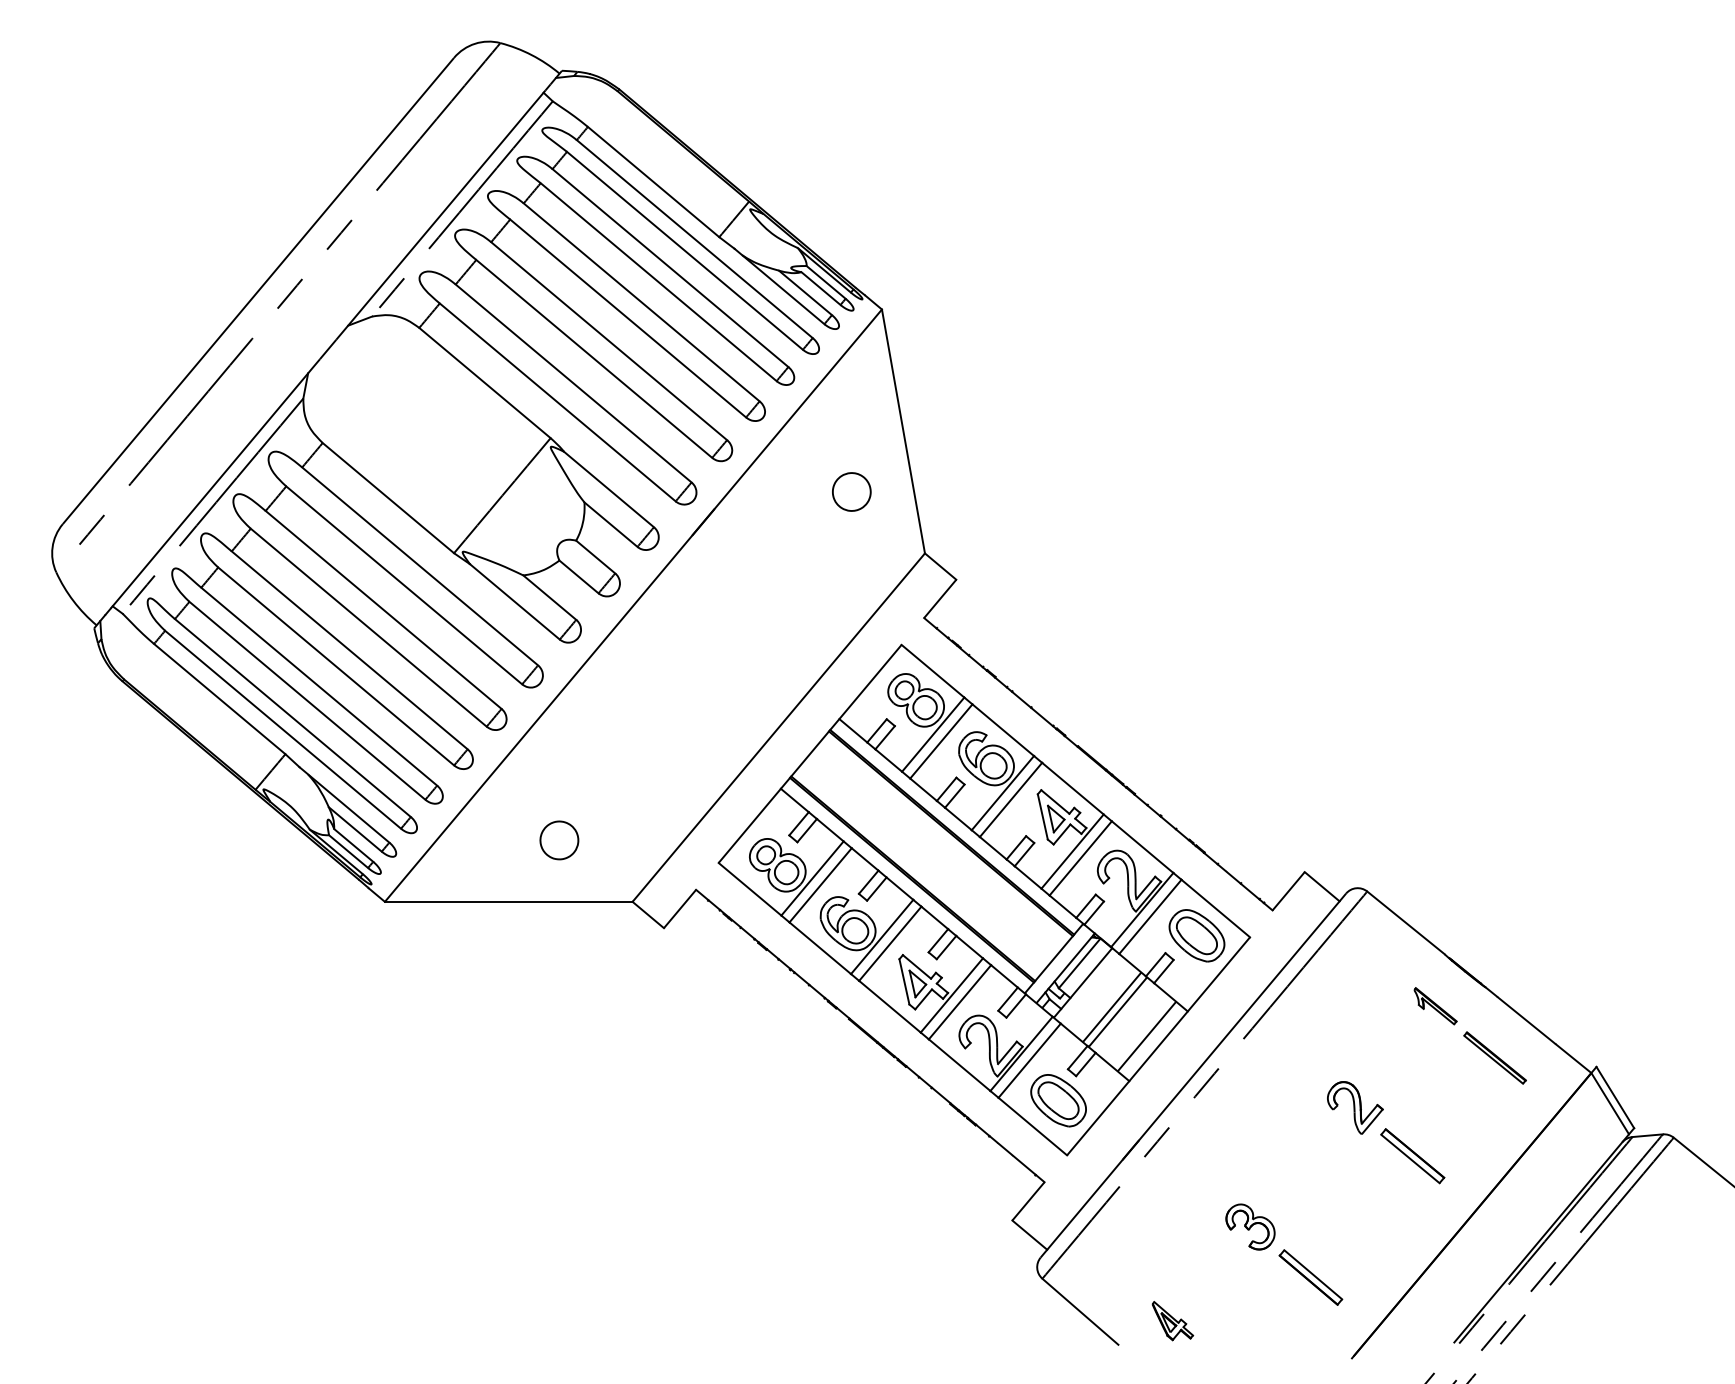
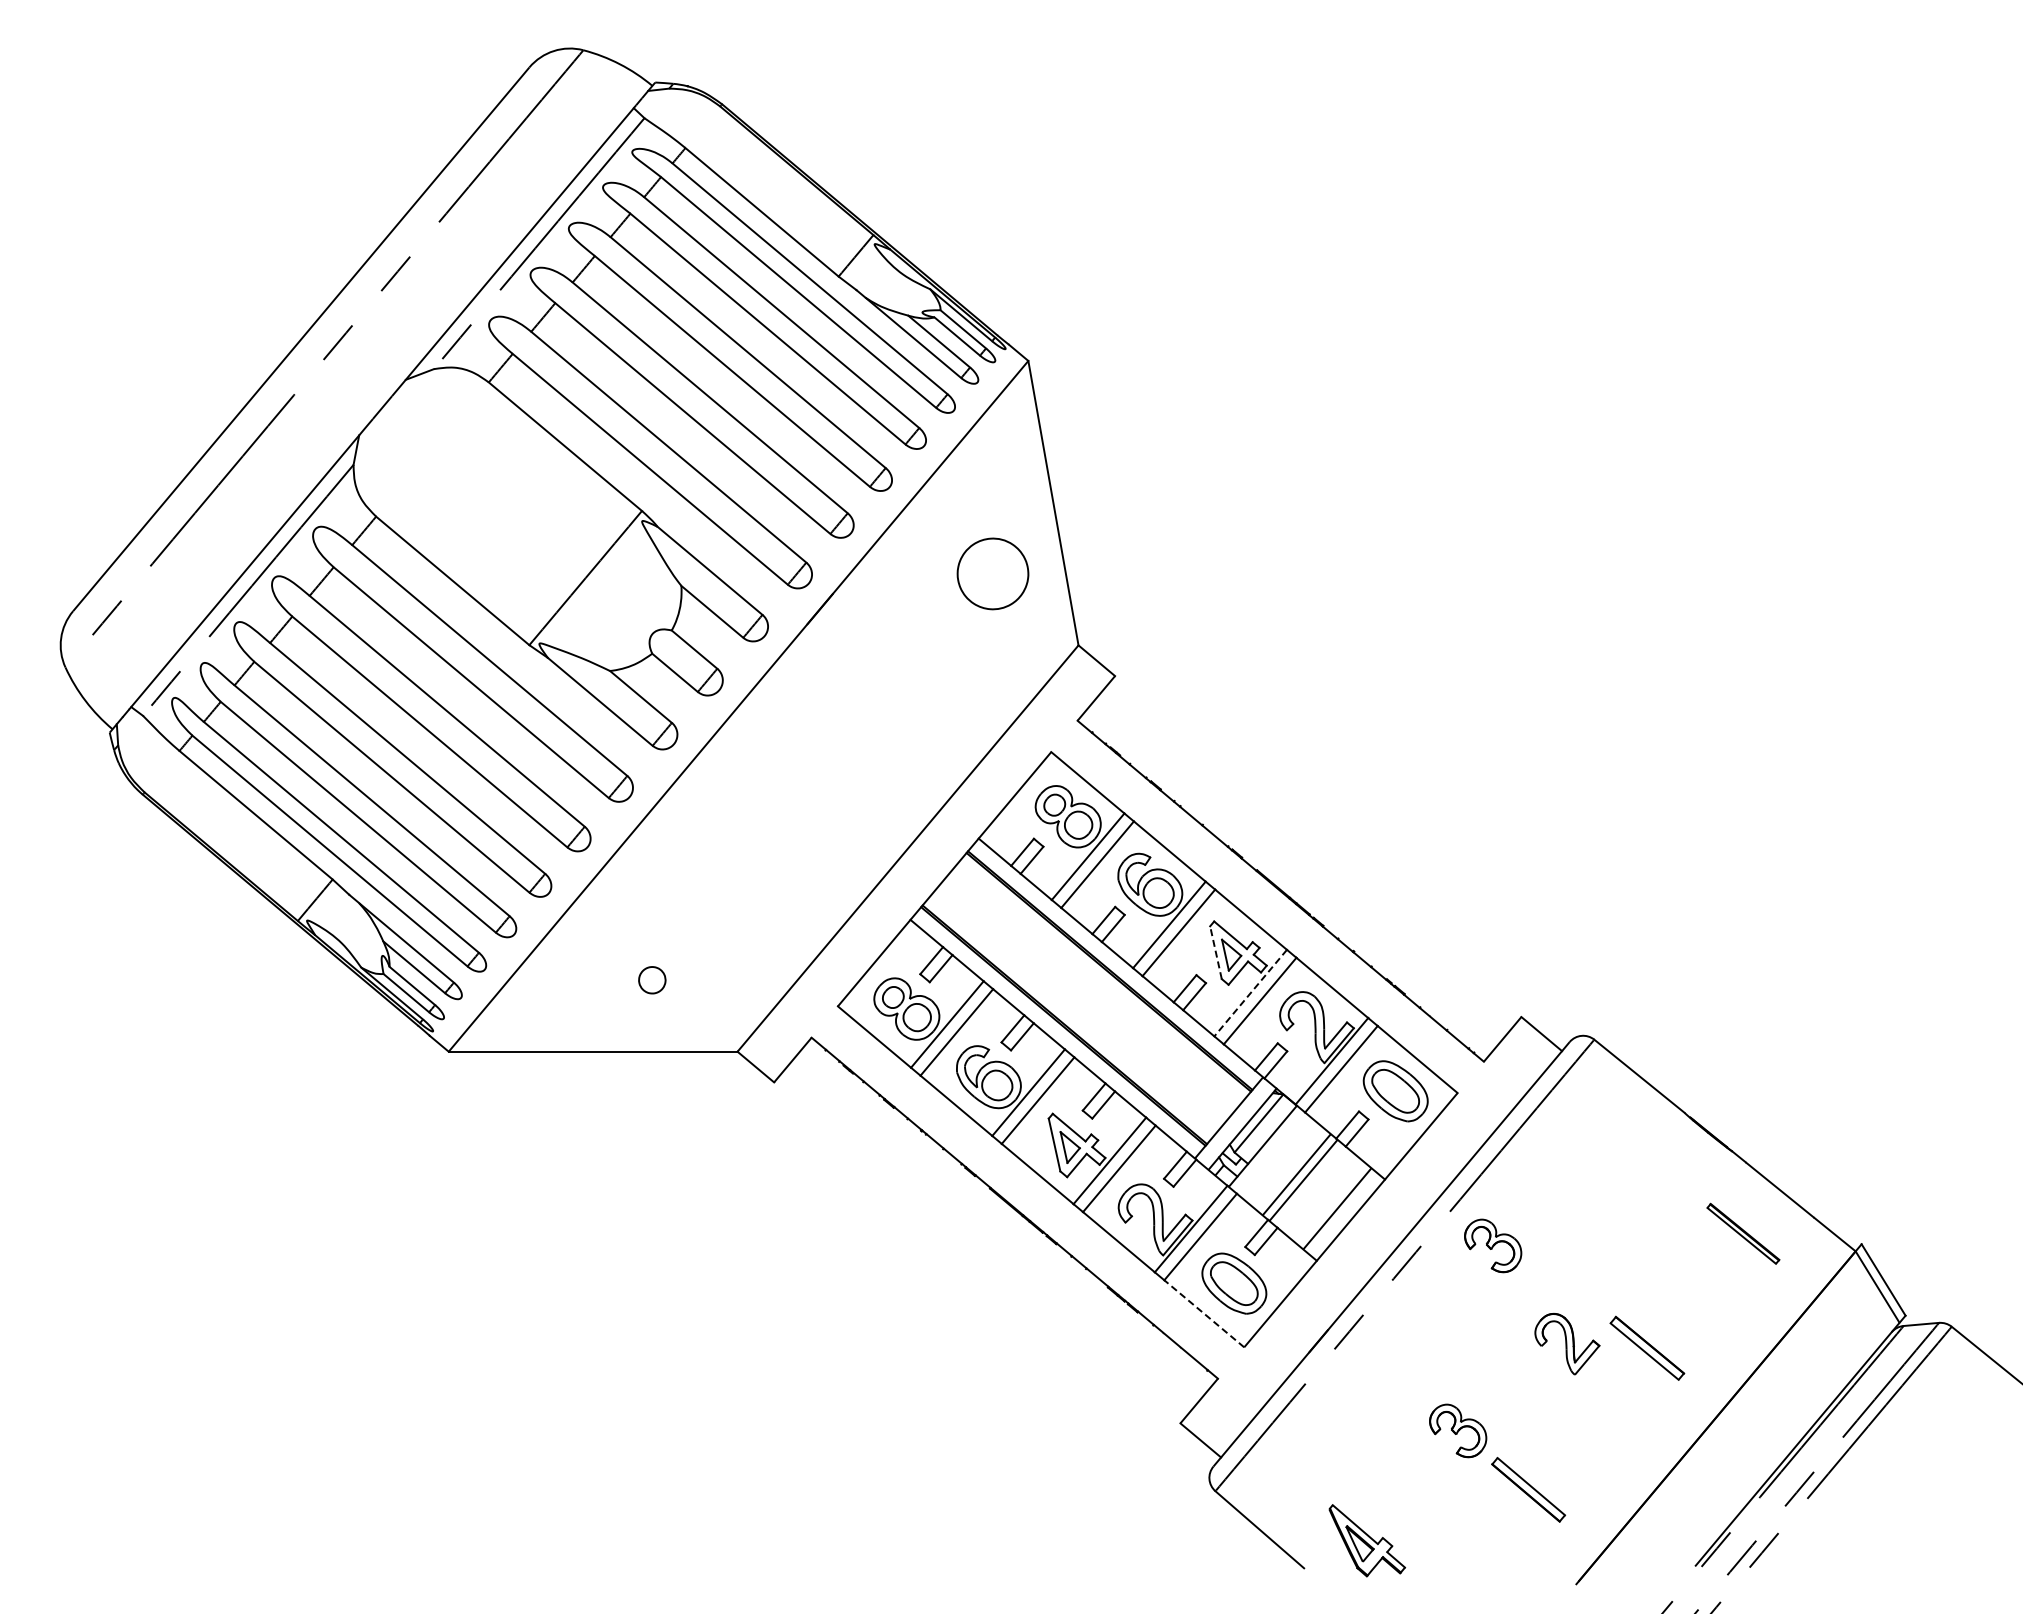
part: (852, 491) -> (993, 573), size x1.6
line: (1042, 816) -> (1215, 952), solid -> dashed
part: (559, 840) -> (652, 980), size x0.6
line: (1072, 851) -> (1250, 993), solid -> dashed
part: (1435, 1006) -> (1673, 1173), removed
part: (1280, 1068) -> (1493, 1245), added
part: (1355, 1108) -> (1567, 1344), moved
line: (1032, 1126) -> (1203, 1313), solid -> dashed
part: (1172, 1320) -> (1367, 1540), size x1.6

